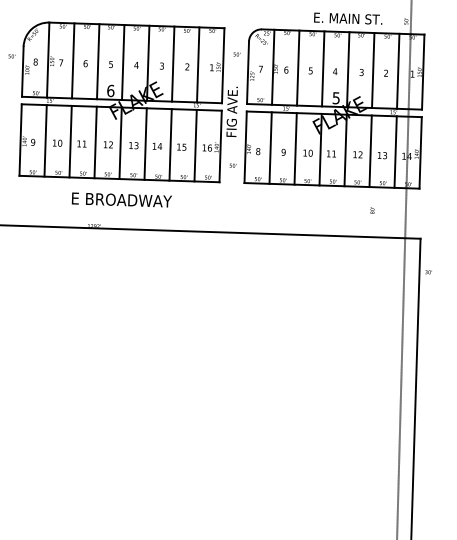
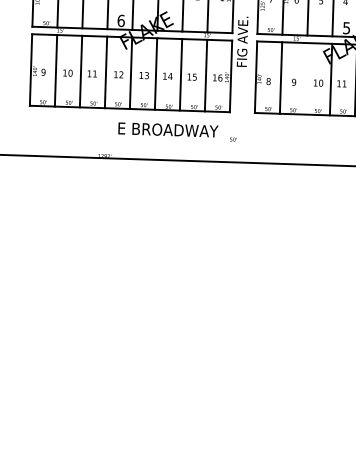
line: (295, 148) -> (305, 78), removed
text: (232, 165) -> (232, 139), moved
text: (121, 199) -> (167, 129), moved

